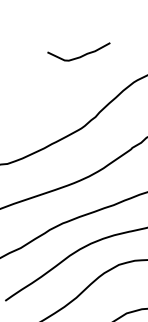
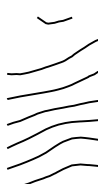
curve: (79, 54) -> (54, 21), moved

